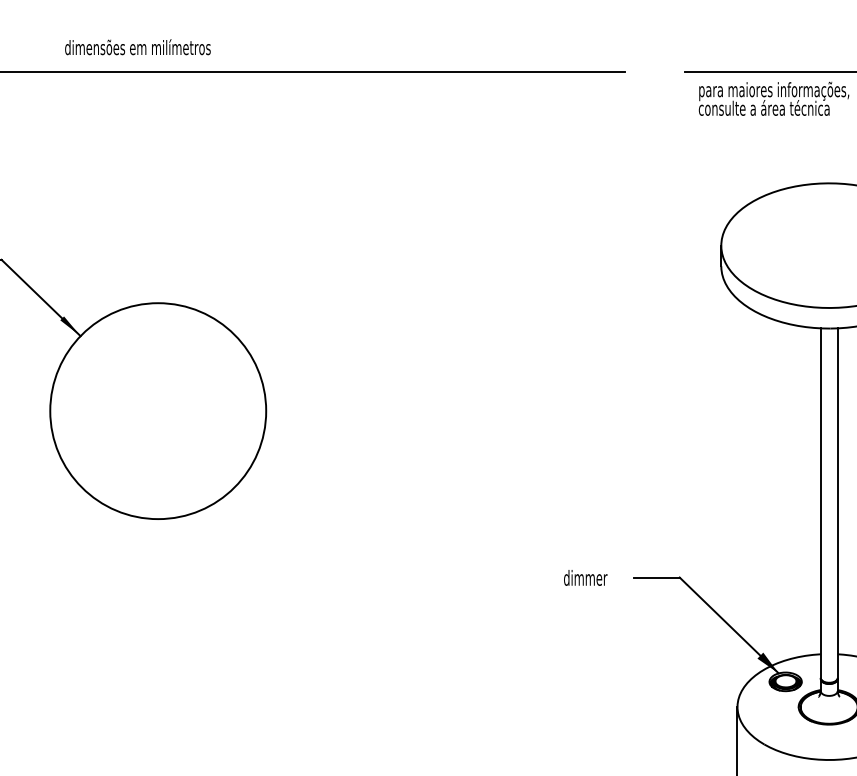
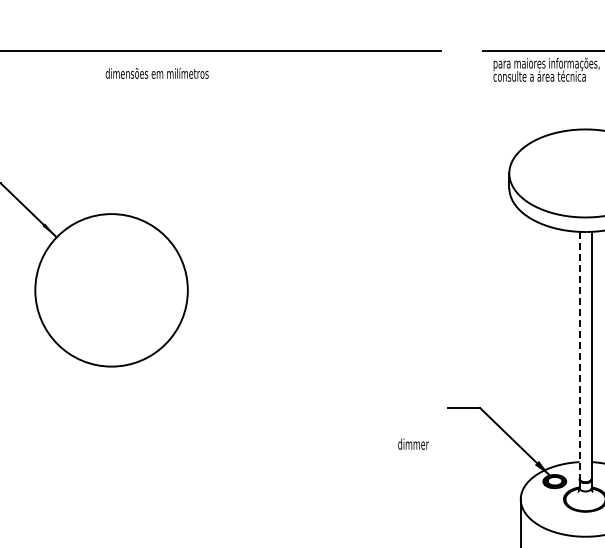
text: (136, 46) -> (156, 72), moved
line: (820, 503) -> (579, 355), solid -> dashed
text: (585, 576) -> (413, 443), moved

